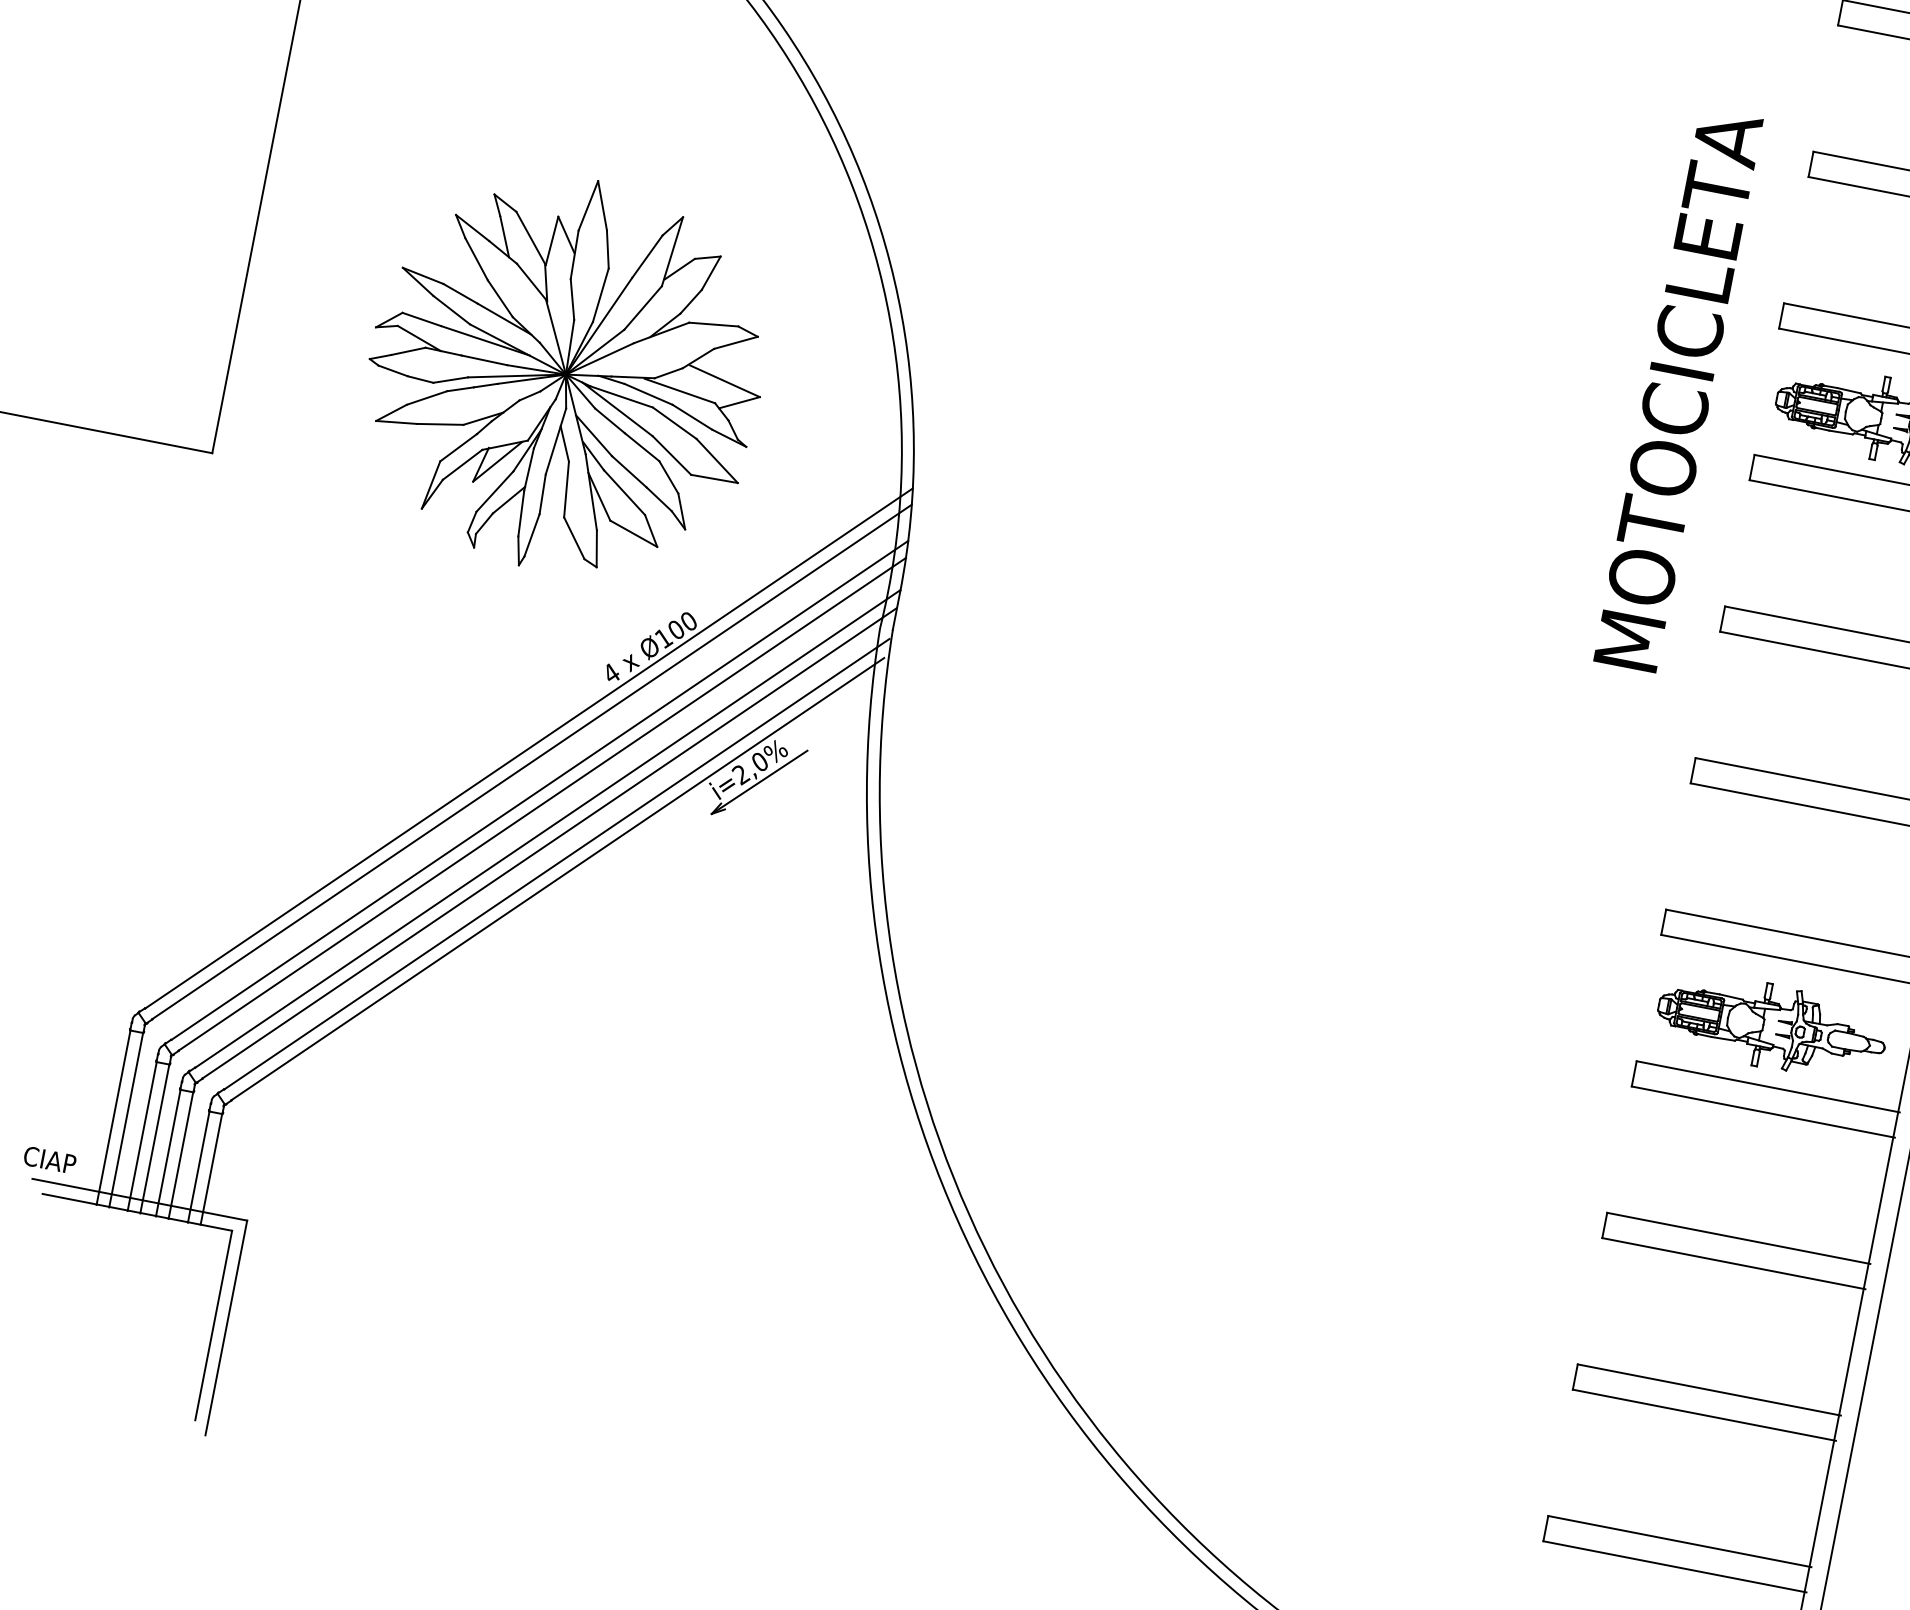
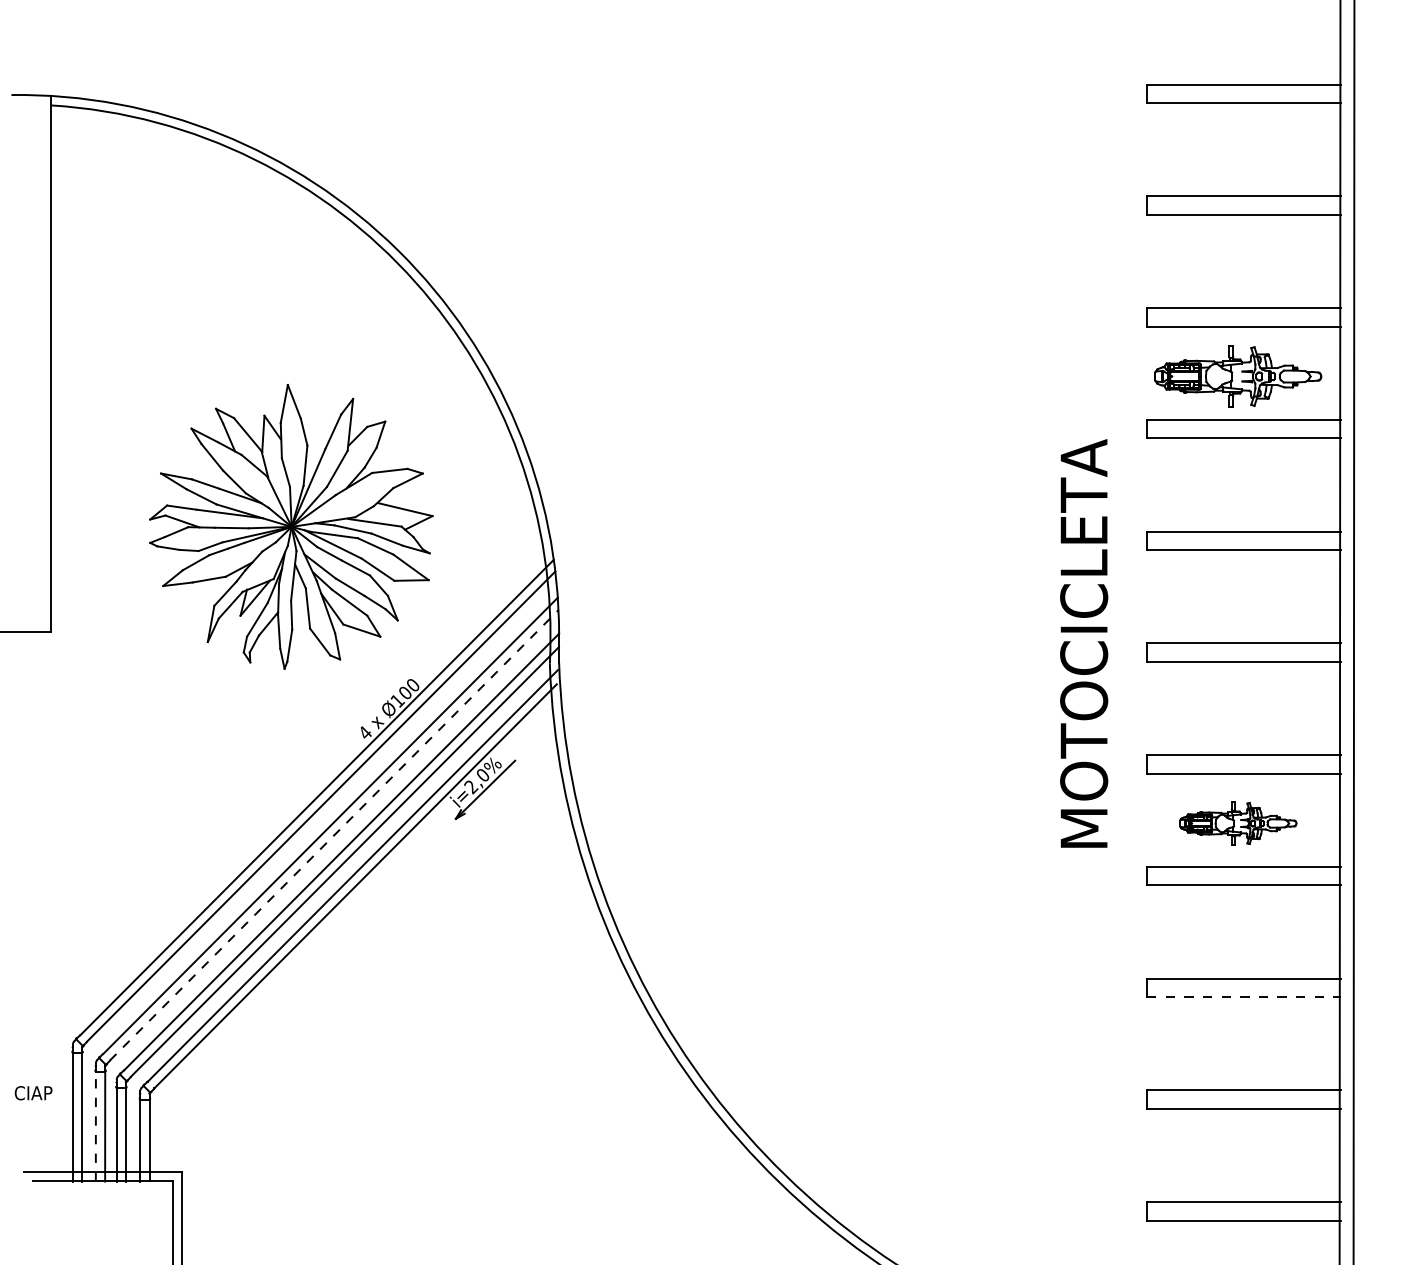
text: (1678, 390) -> (1084, 643), moved
line: (542, 804) -> (334, 835), solid -> dashed
part: (1772, 1026) -> (1238, 823), size x0.7
line: (141, 1136) -> (95, 1126), solid -> dashed
text: (49, 1160) -> (33, 1093), moved
line: (1734, 1264) -> (1244, 997), solid -> dashed

